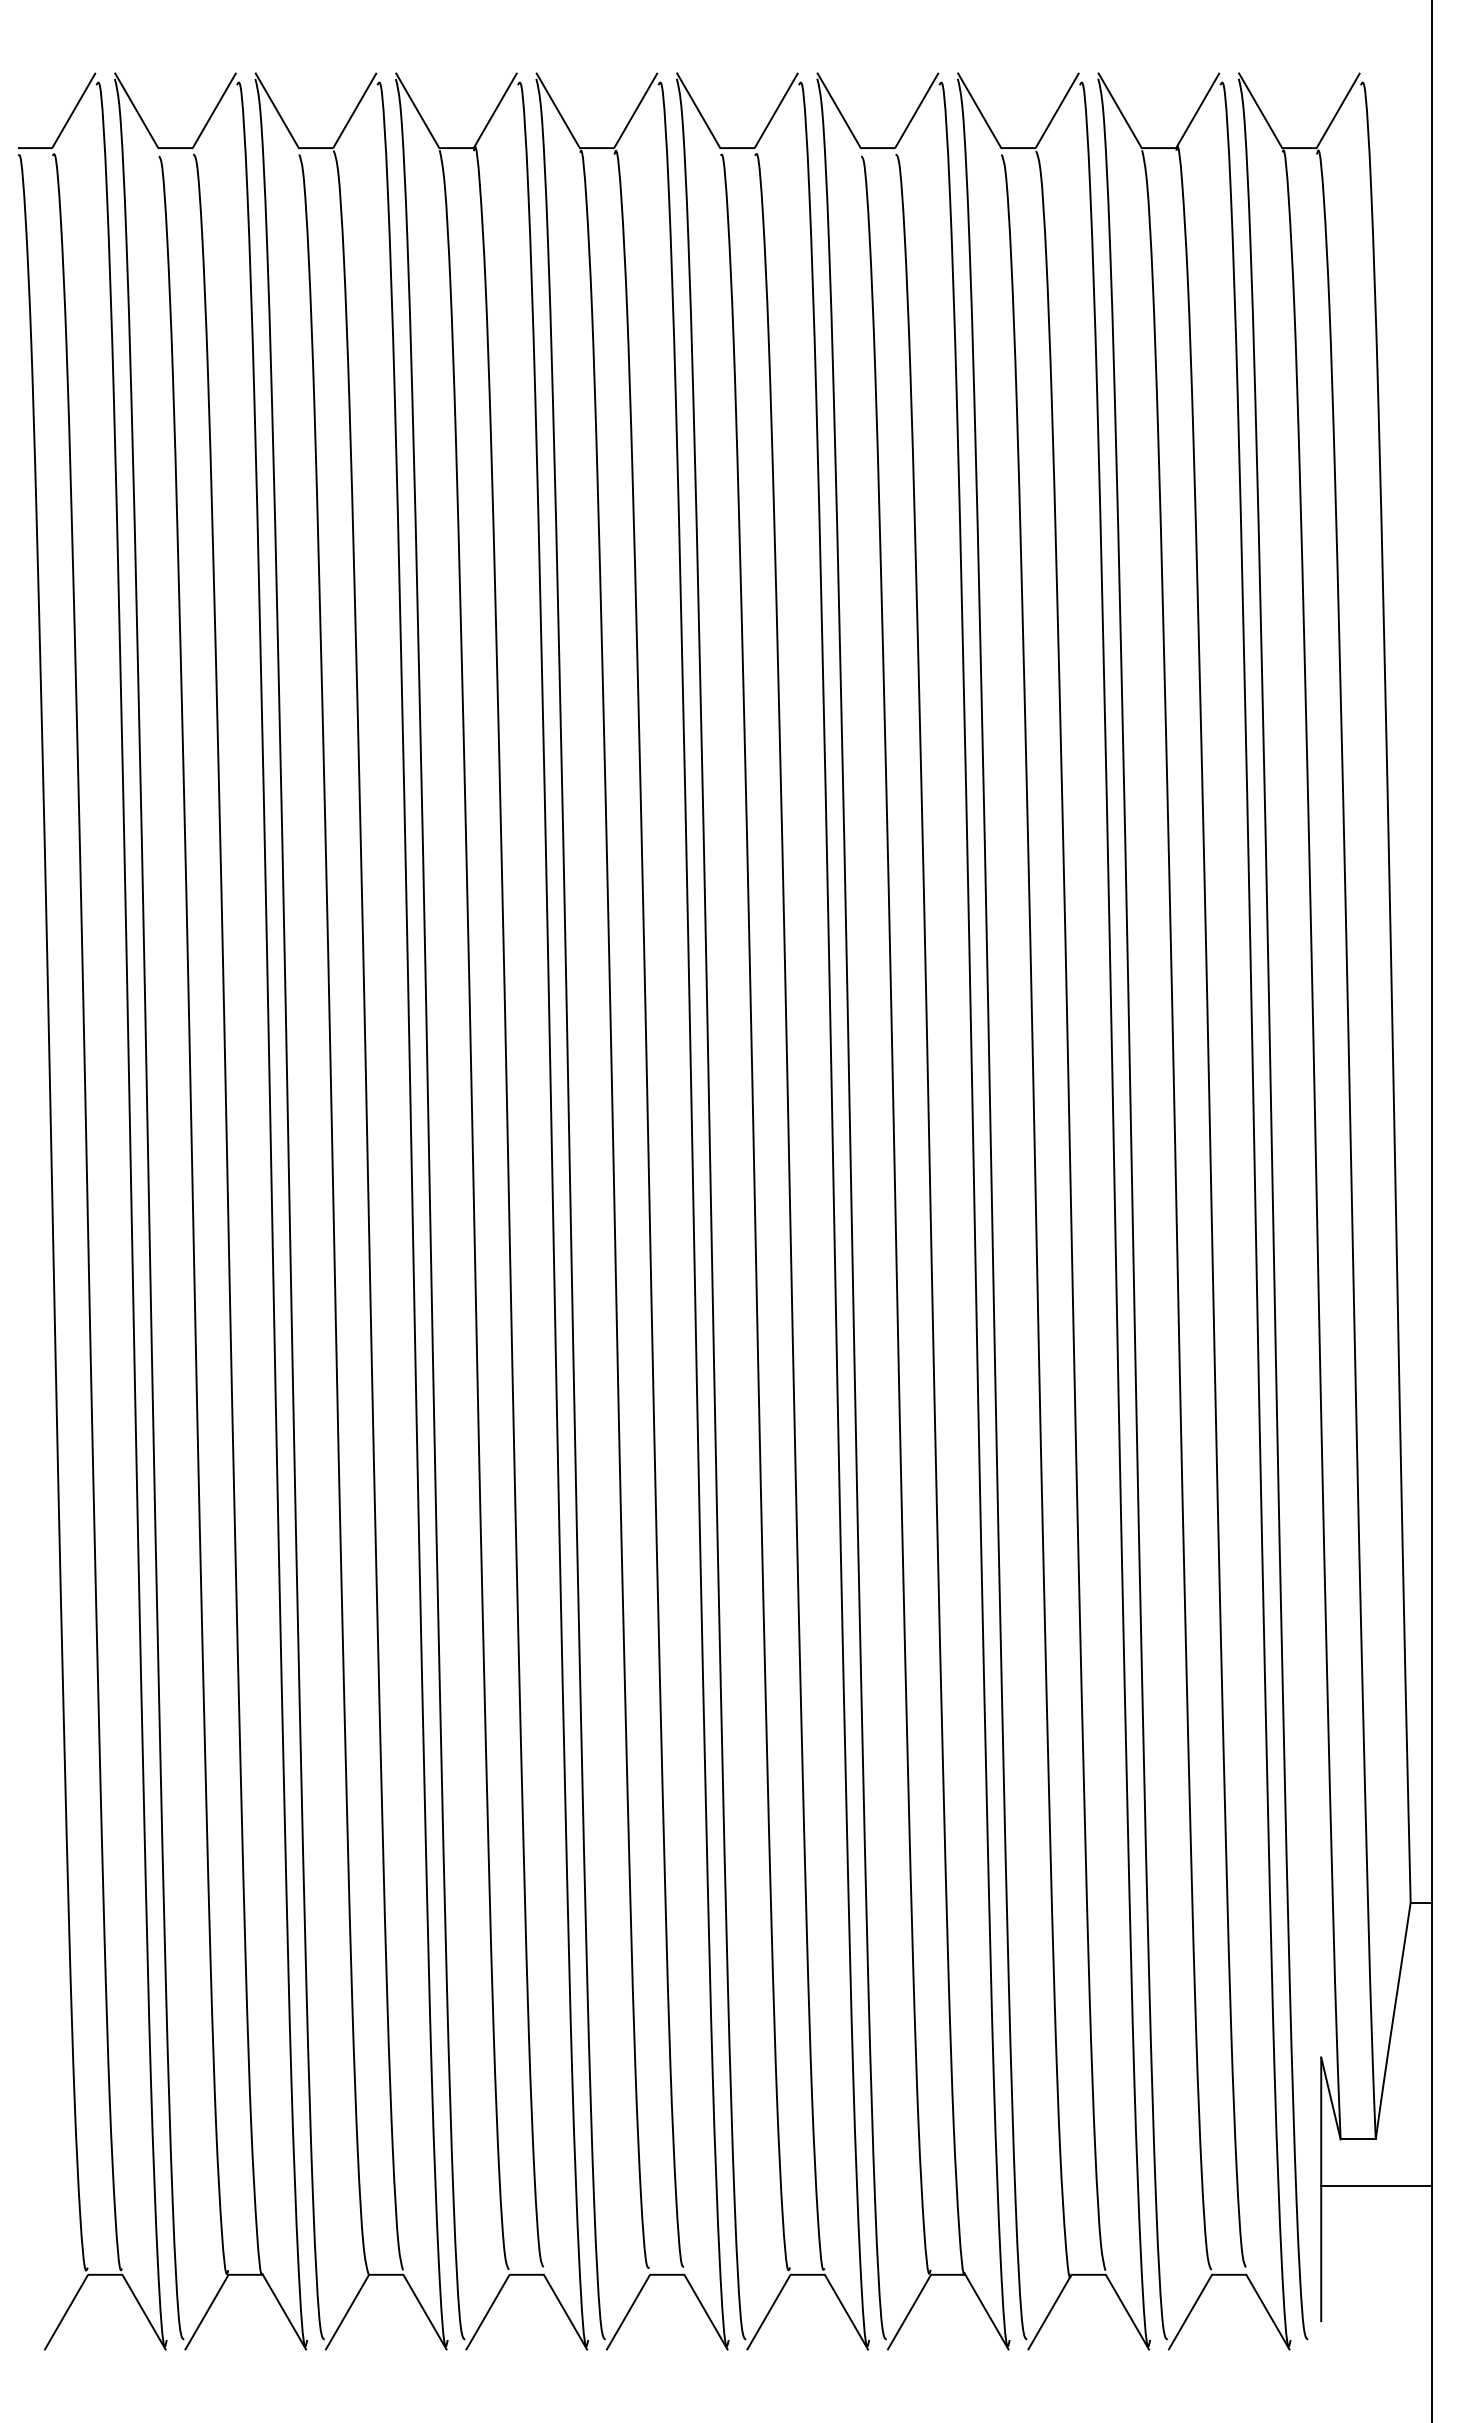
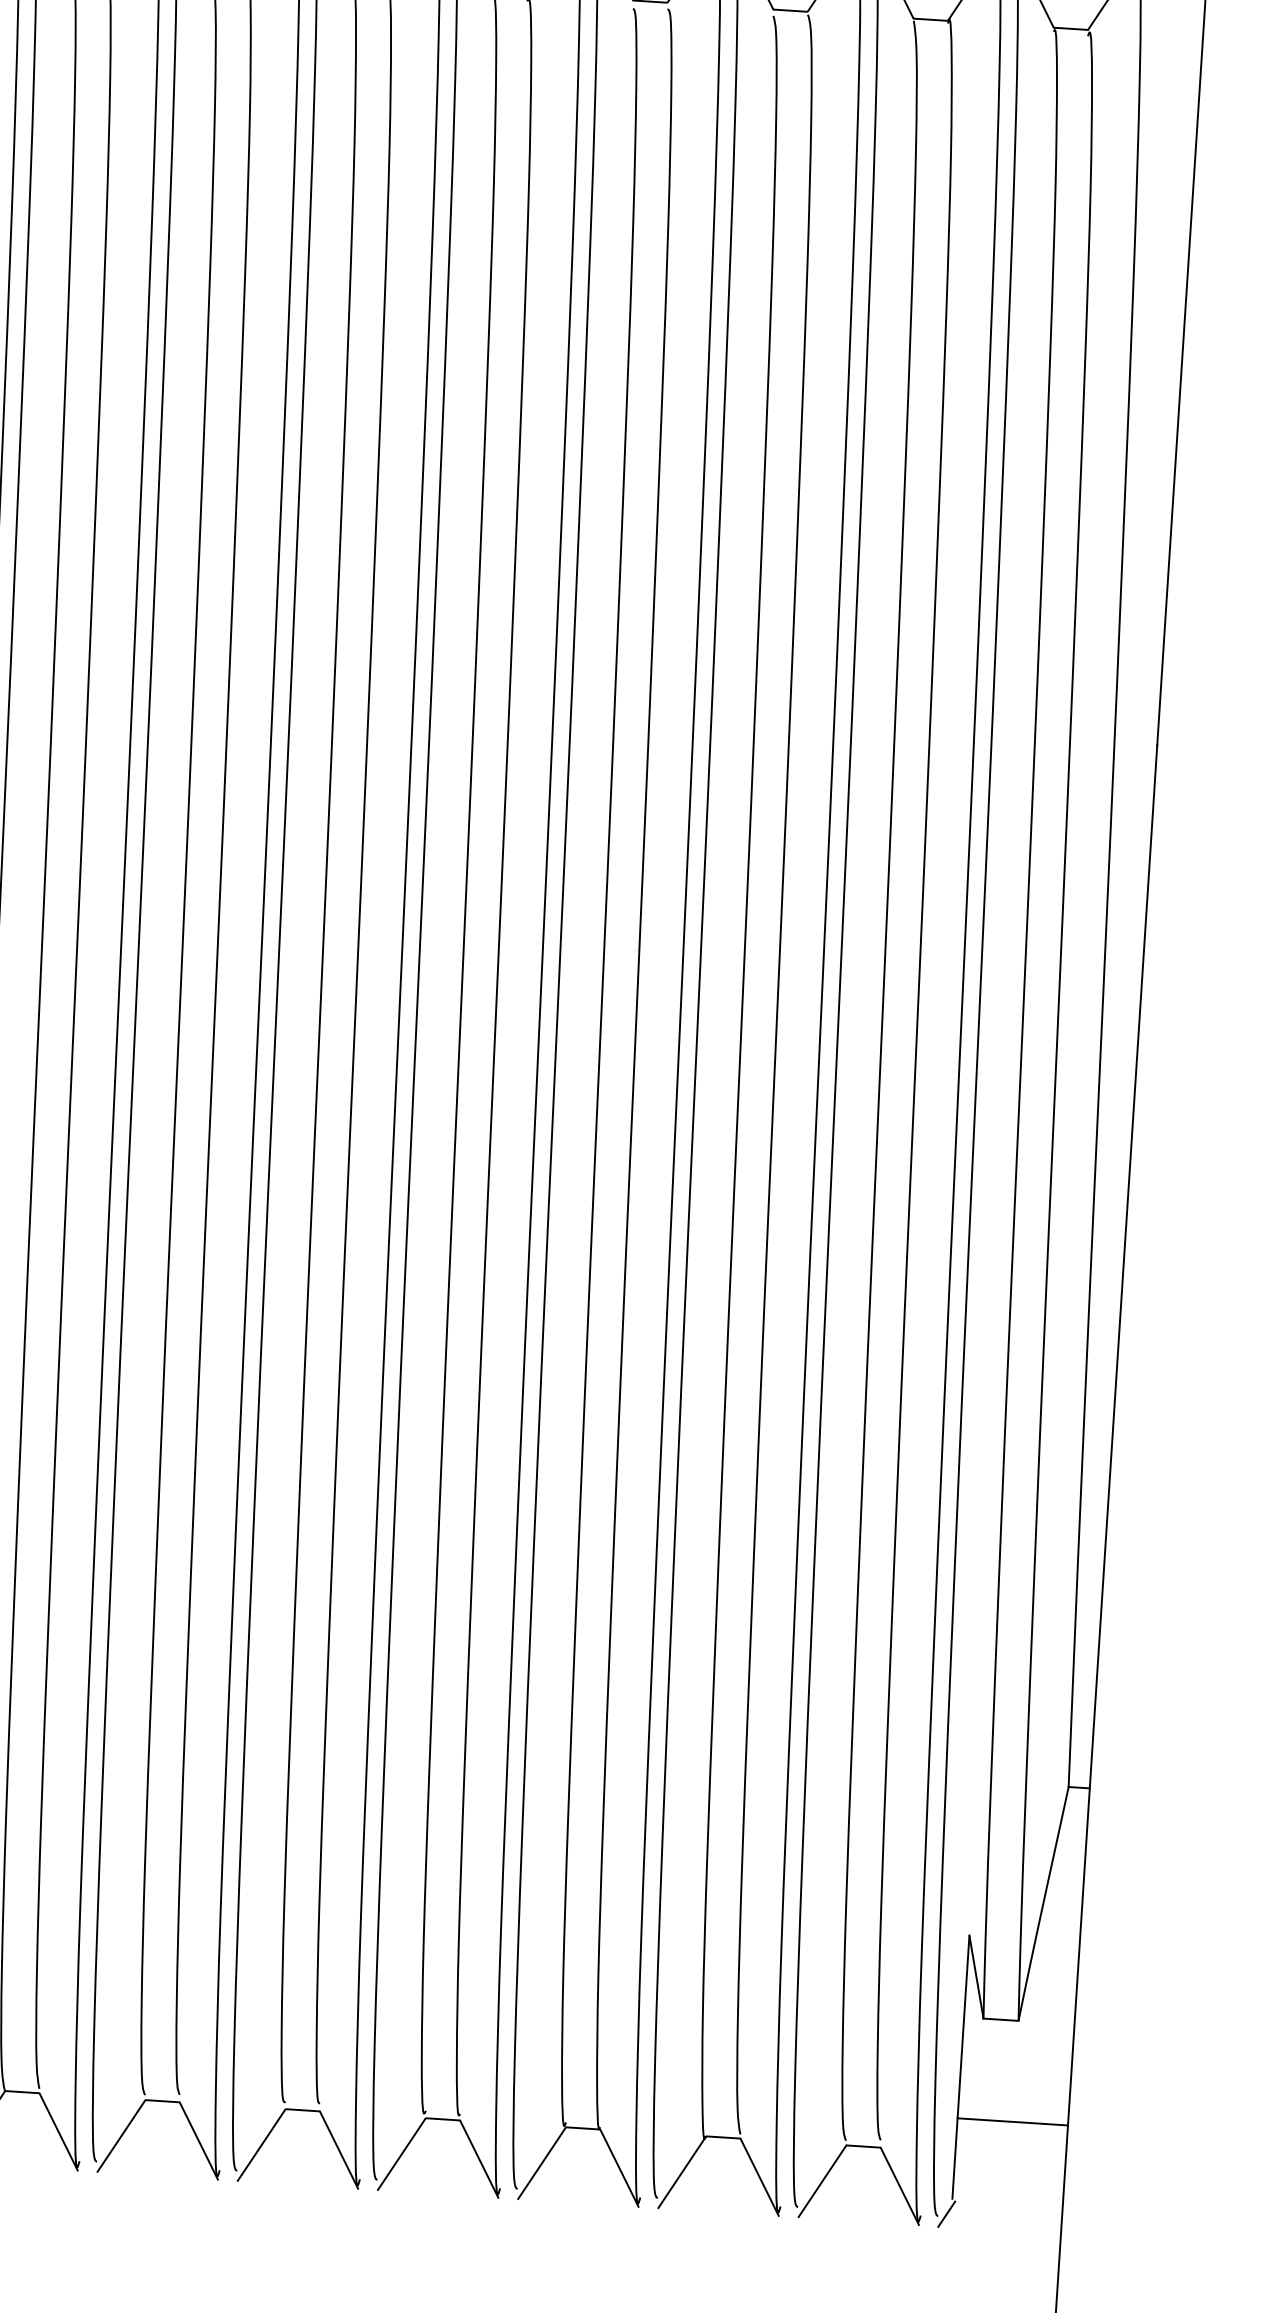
line: (1376, 2185) -> (1012, 2121), moved
line: (1316, 2336) -> (946, 2213), added

